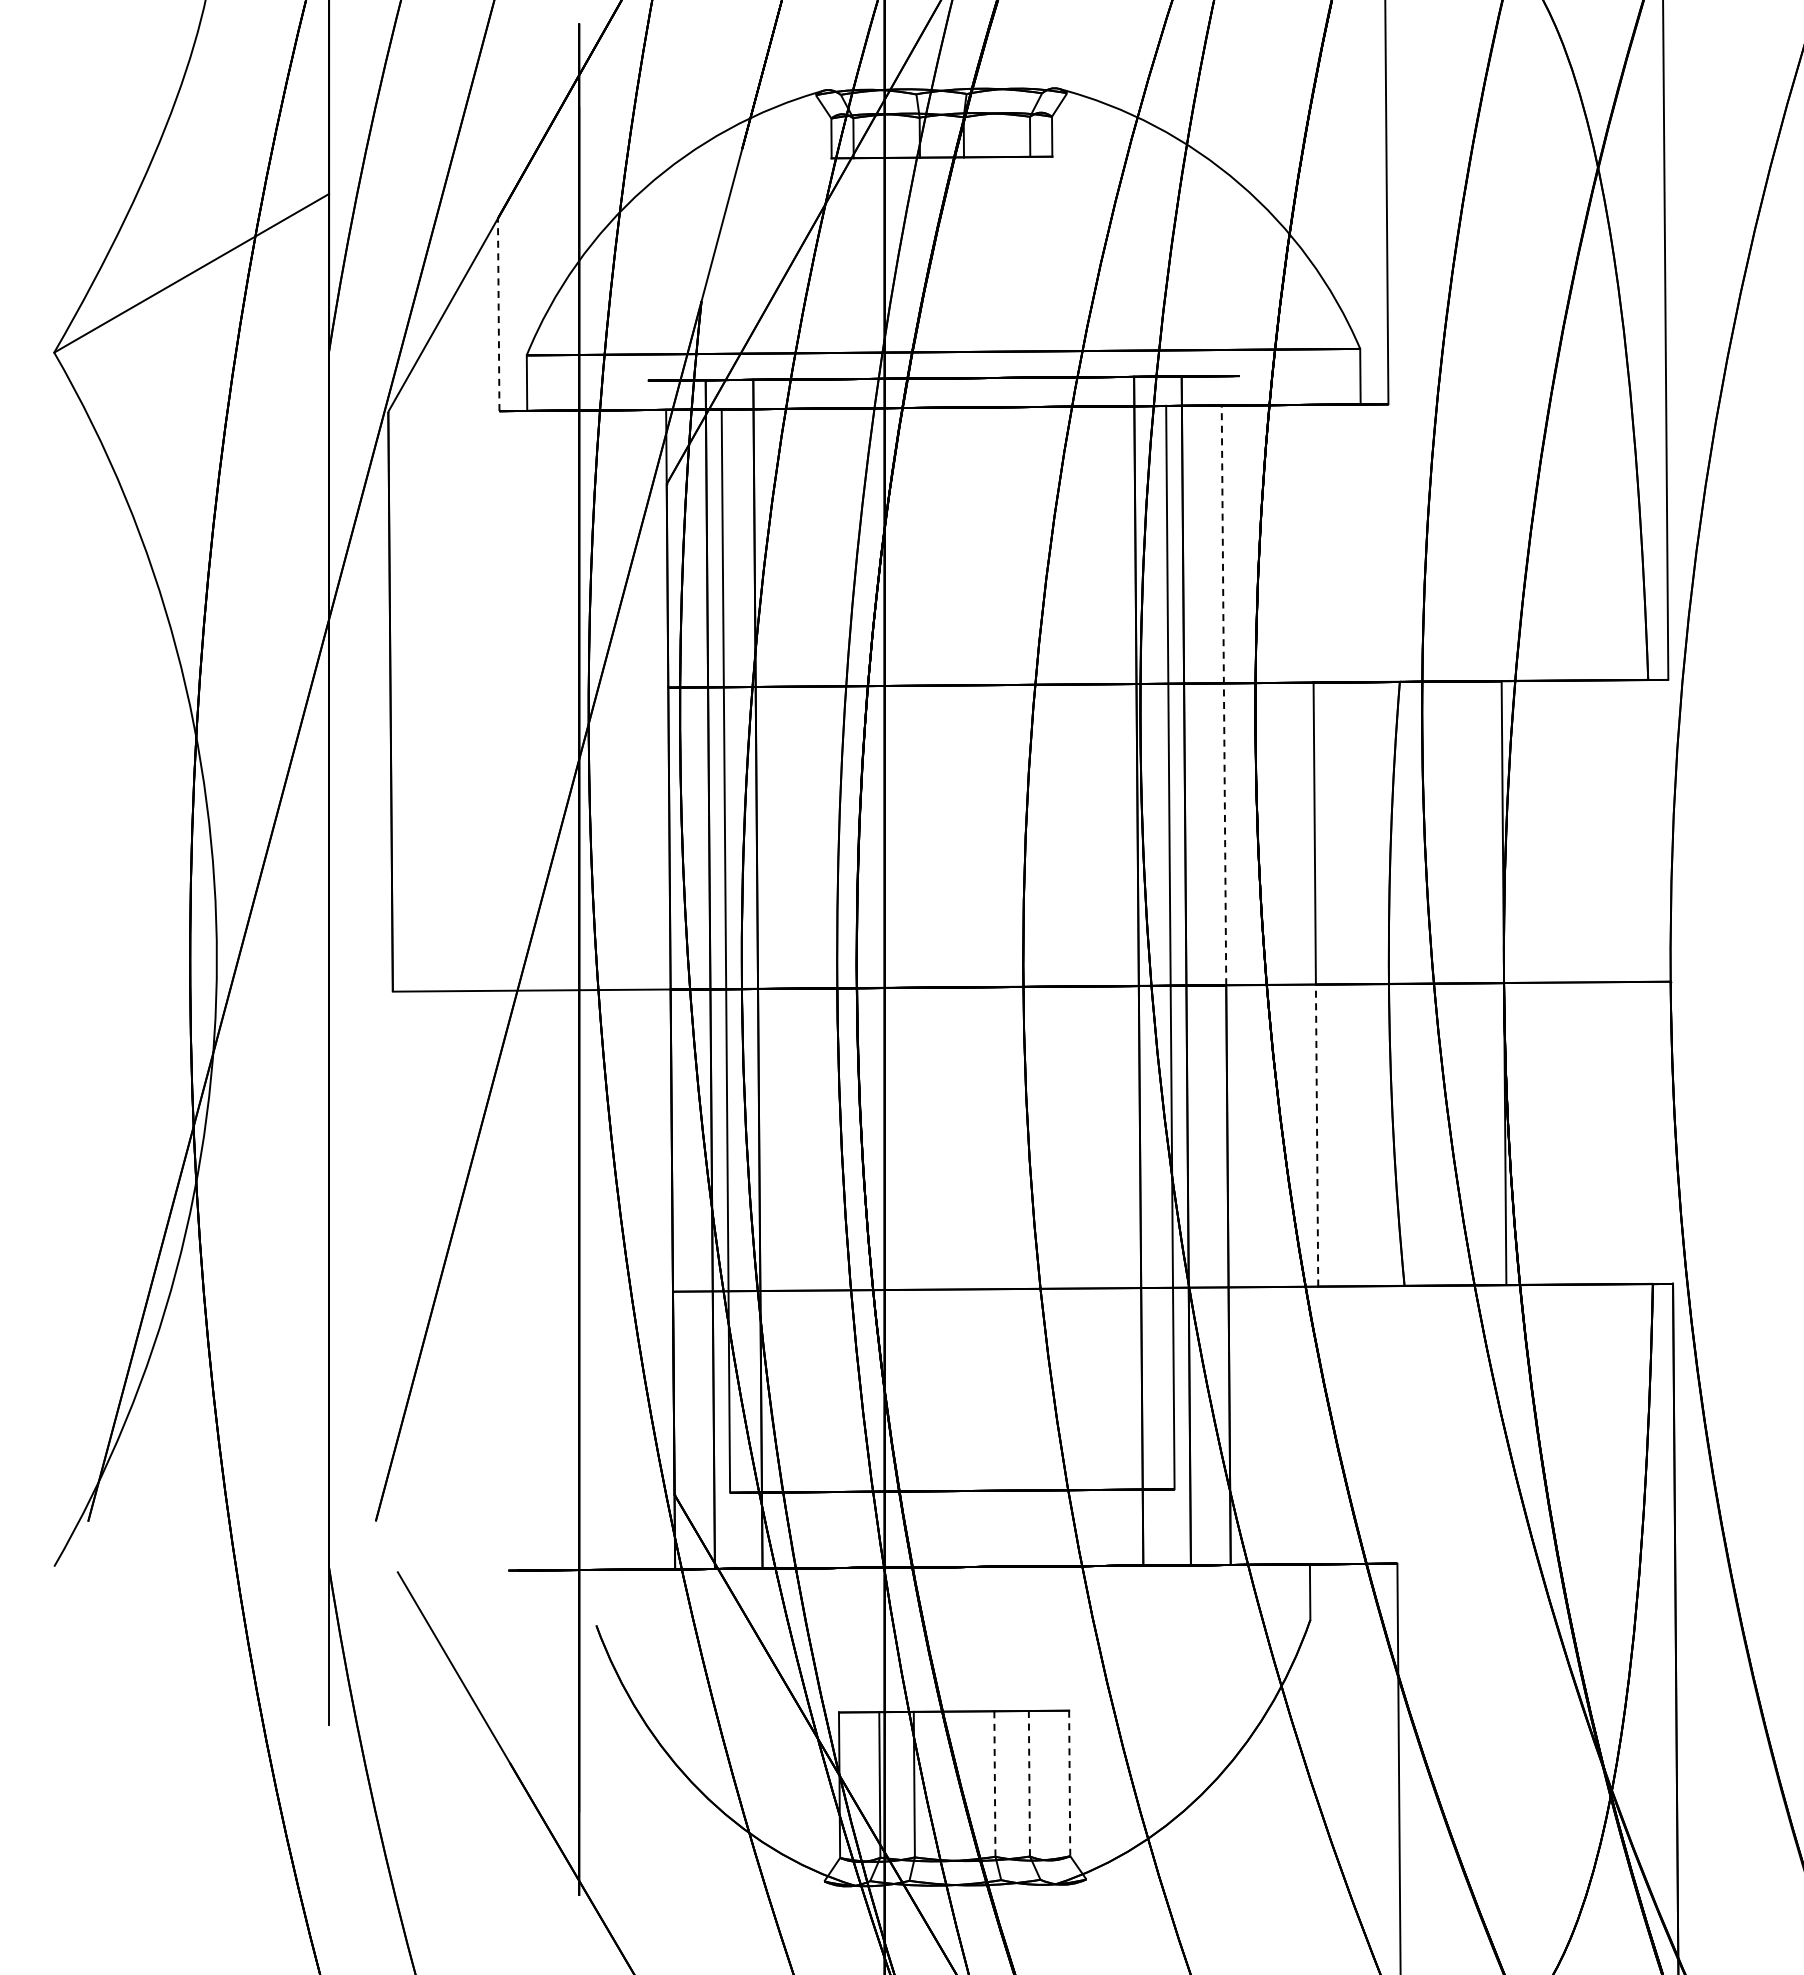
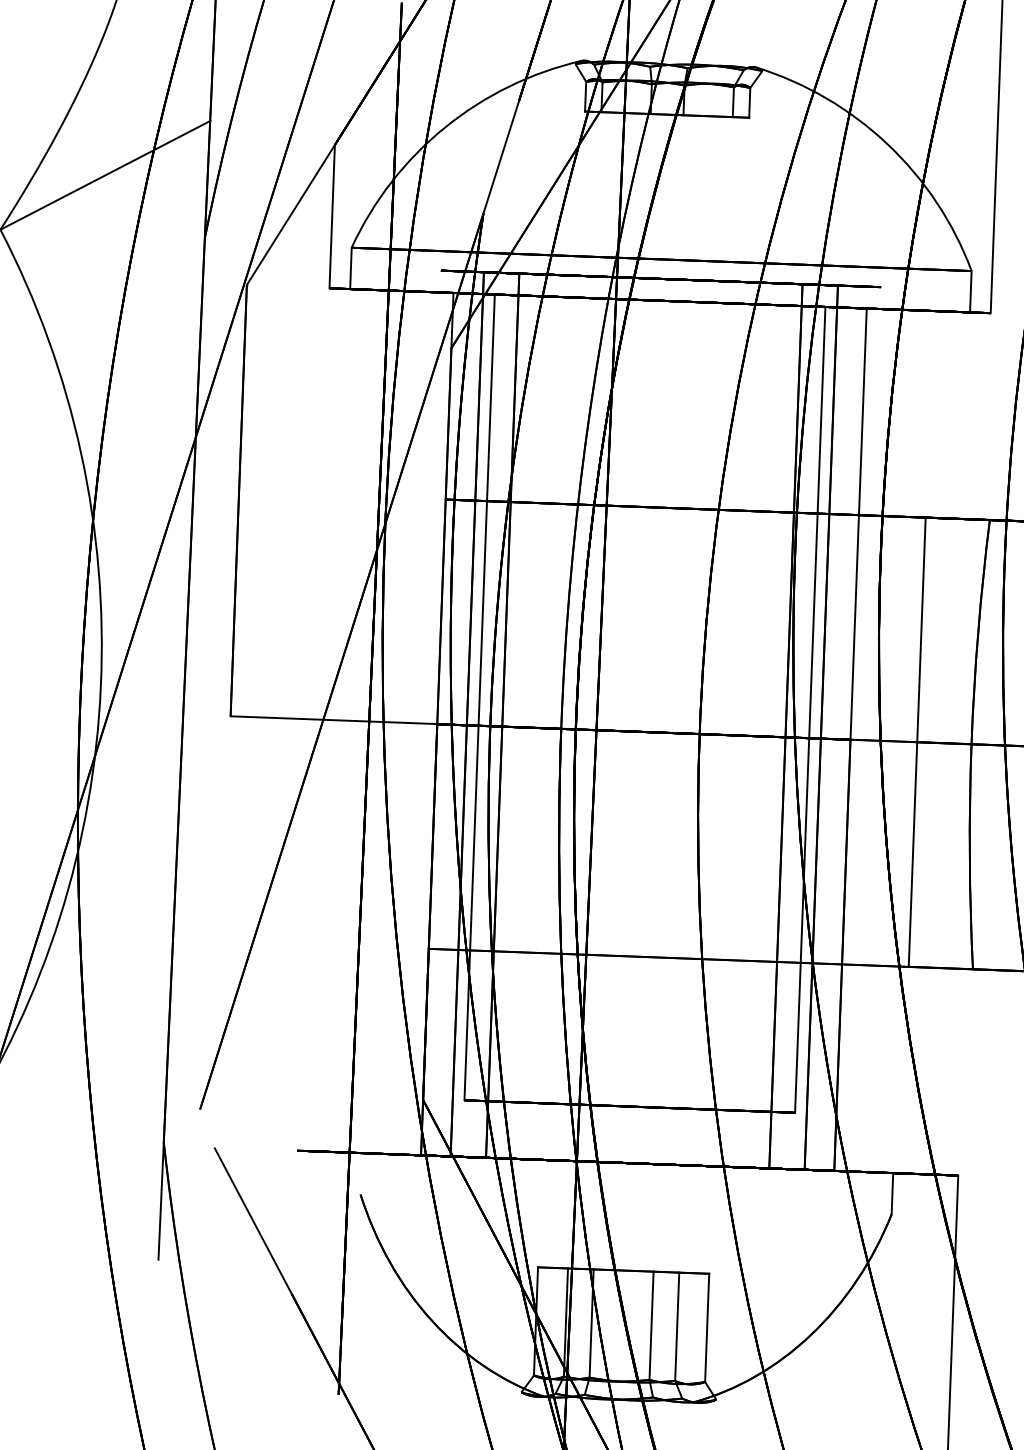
line: (498, 314) -> (332, 216), dashed -> solid
line: (1223, 695) -> (858, 524), dashed -> solid
line: (1317, 1134) -> (913, 853), dashed -> solid
line: (1029, 1783) -> (677, 1326), dashed -> solid
line: (1069, 1783) -> (707, 1327), dashed -> solid
line: (994, 1784) -> (651, 1326), dashed -> solid

